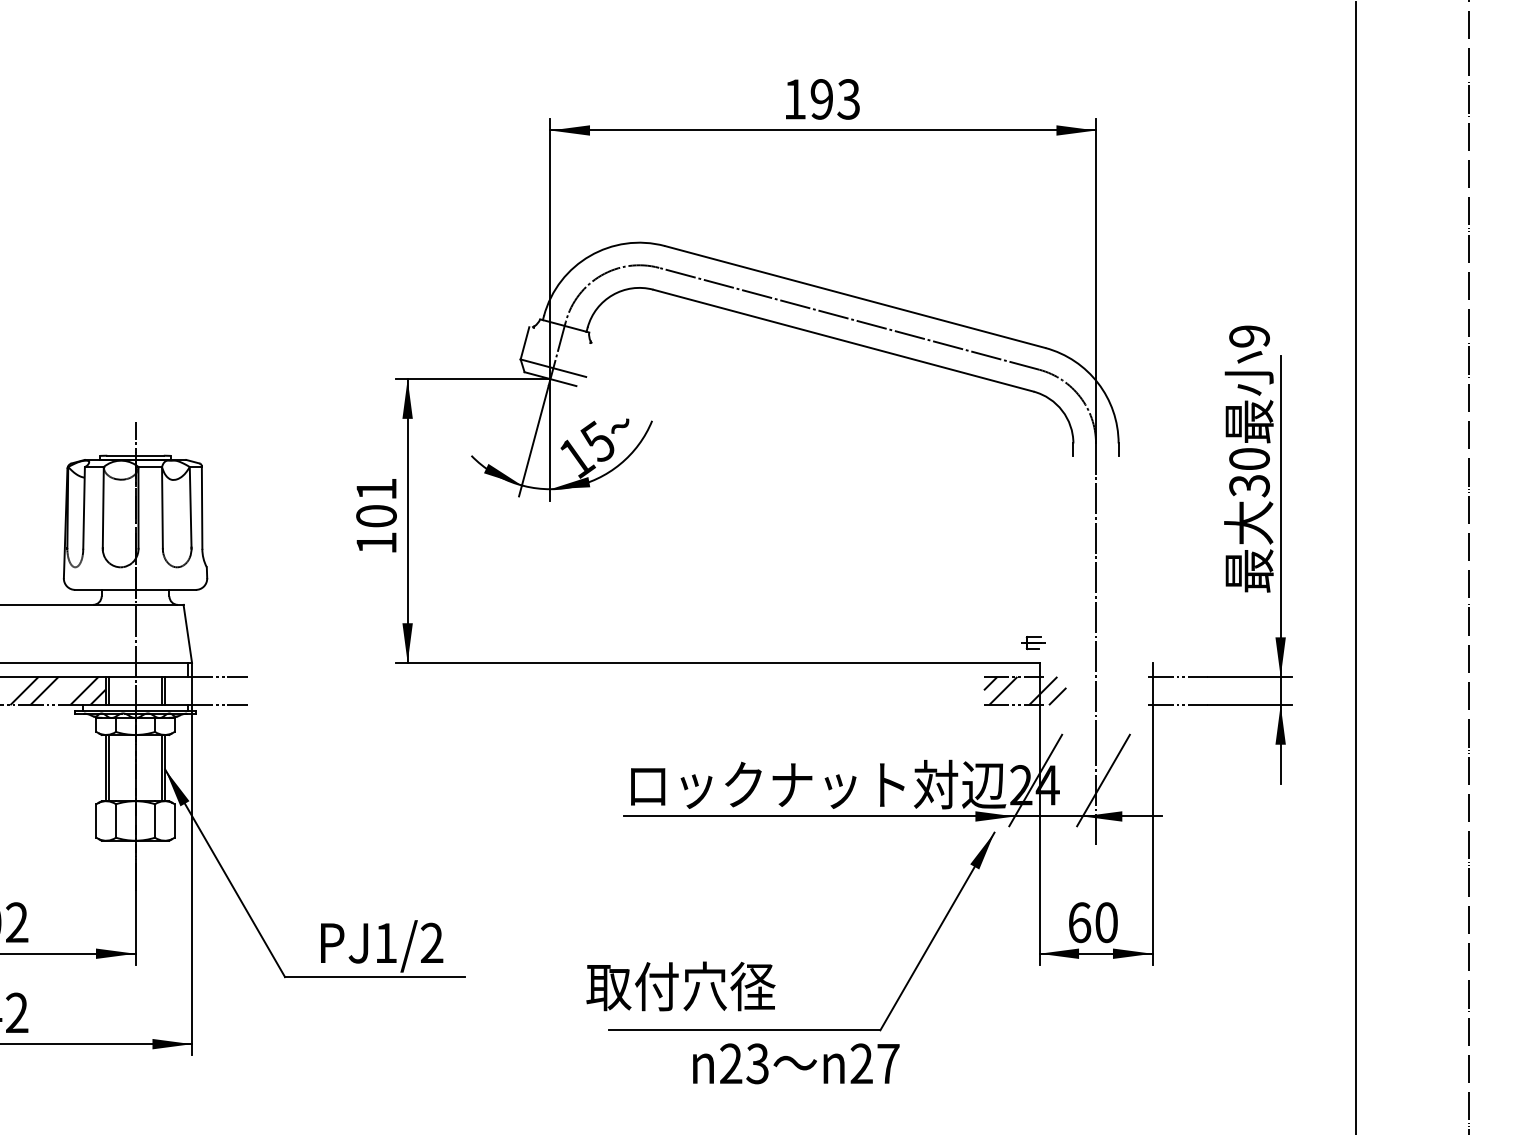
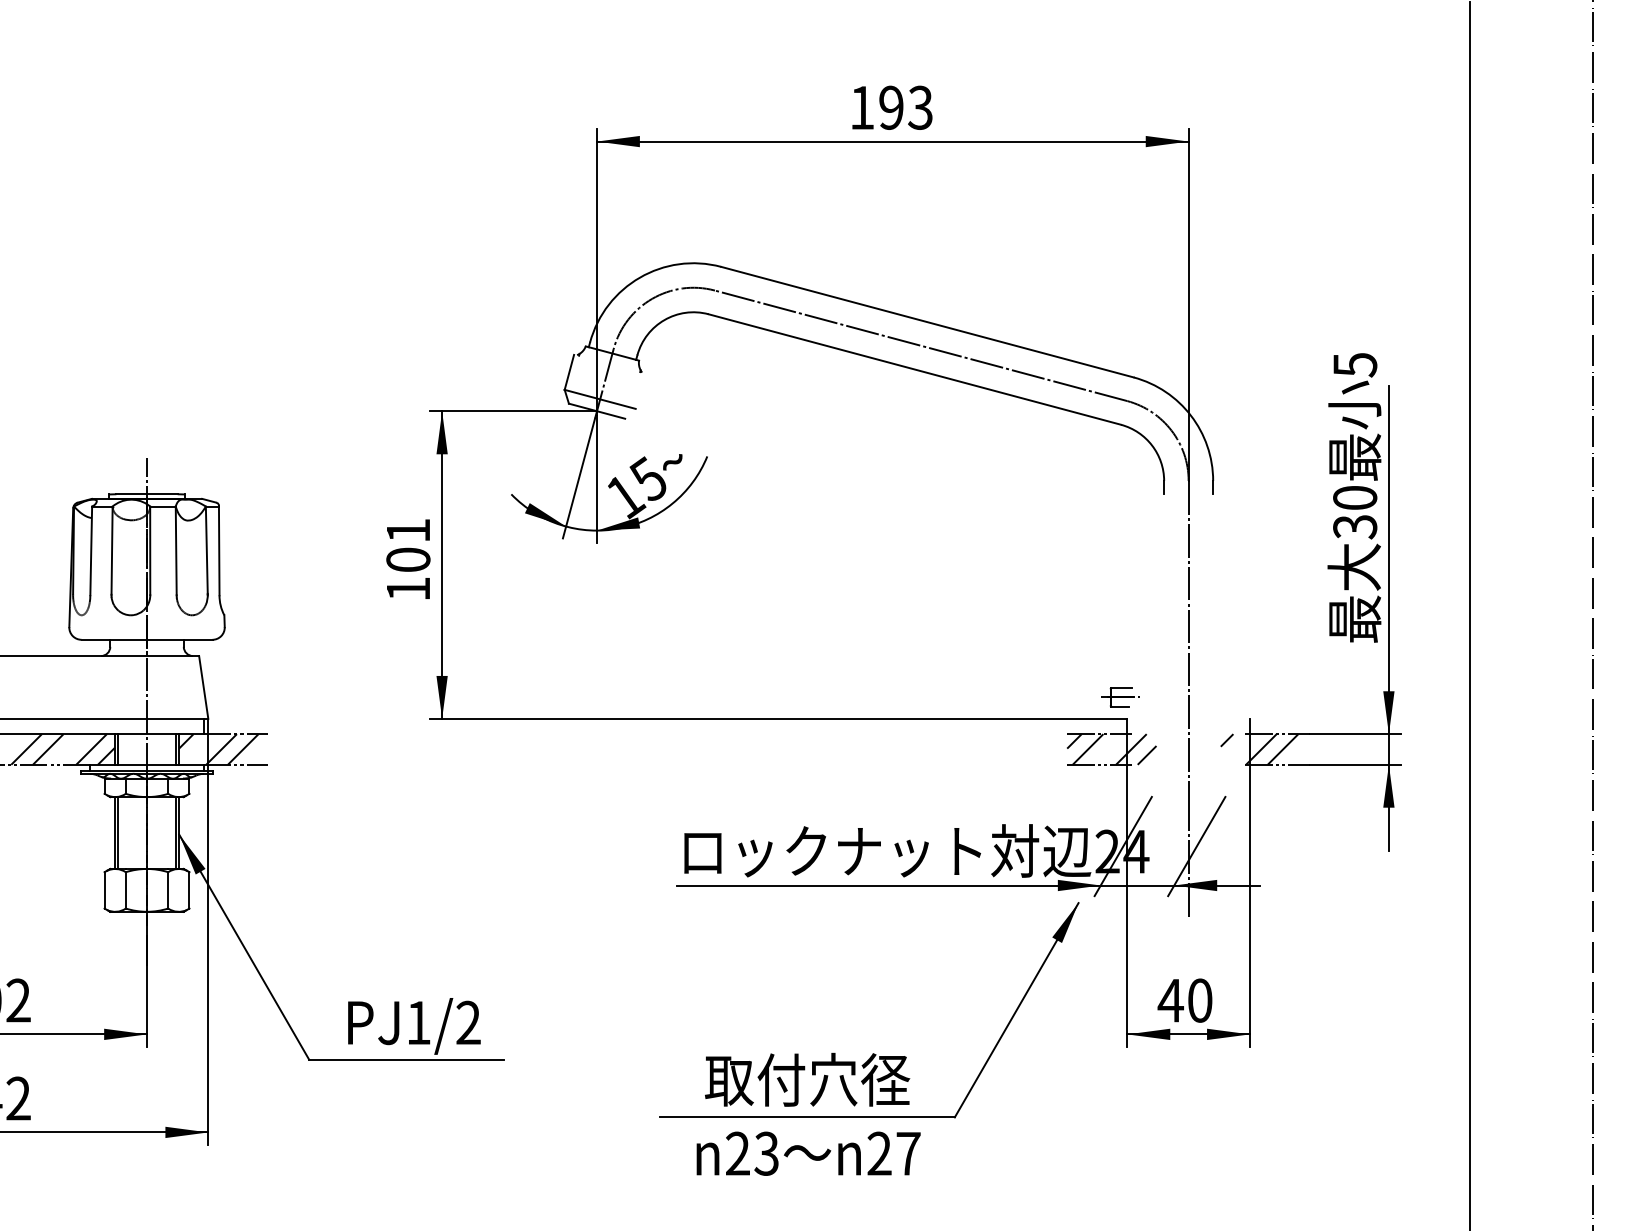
text: (1249, 336) -> (1355, 365), 9 -> 5
part: (1033, 643) -> (1120, 697), size x1.43
hatch: (201, 691) -> (218, 749), added
hatch: (1161, 691) -> (1259, 749), added
text: (1079, 922) -> (1170, 1000), 60 -> 40
text: (680, 986) -> (807, 1079), moved
text: (796, 1063) -> (808, 1153), moved

